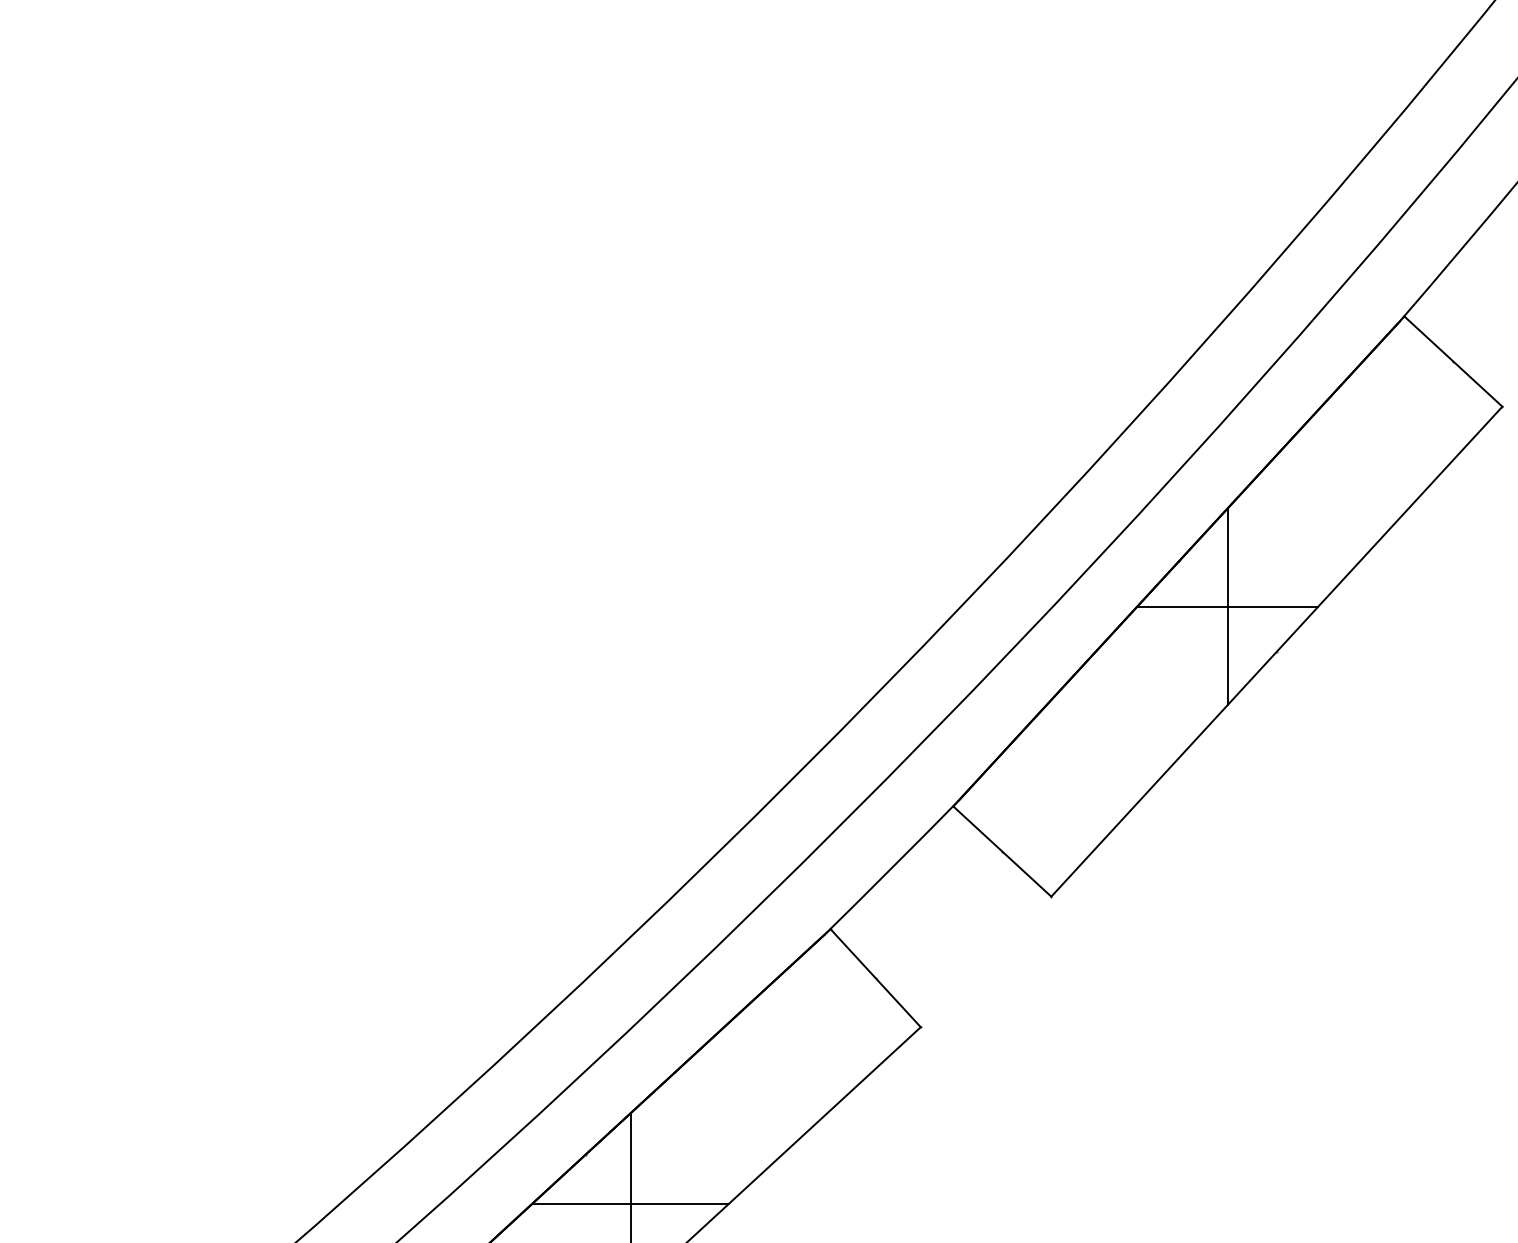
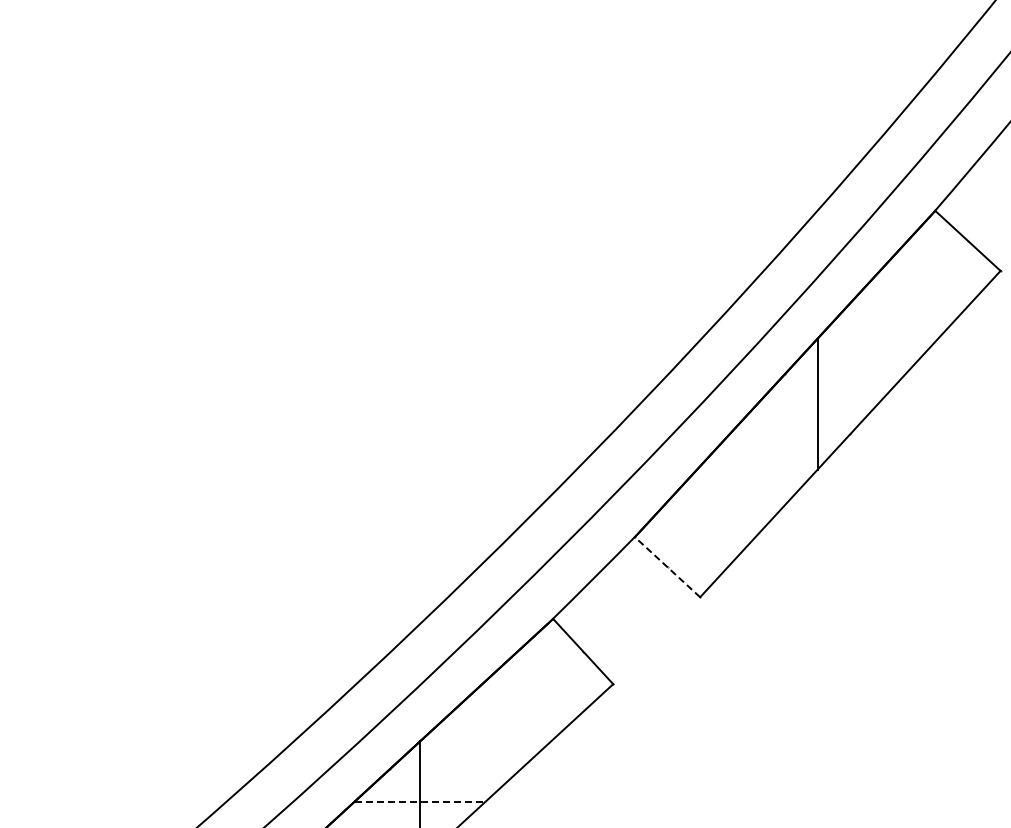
line: (1227, 607) -> (817, 404), removed
line: (1002, 850) -> (667, 566), solid -> dashed
line: (631, 1203) -> (420, 801), solid -> dashed

